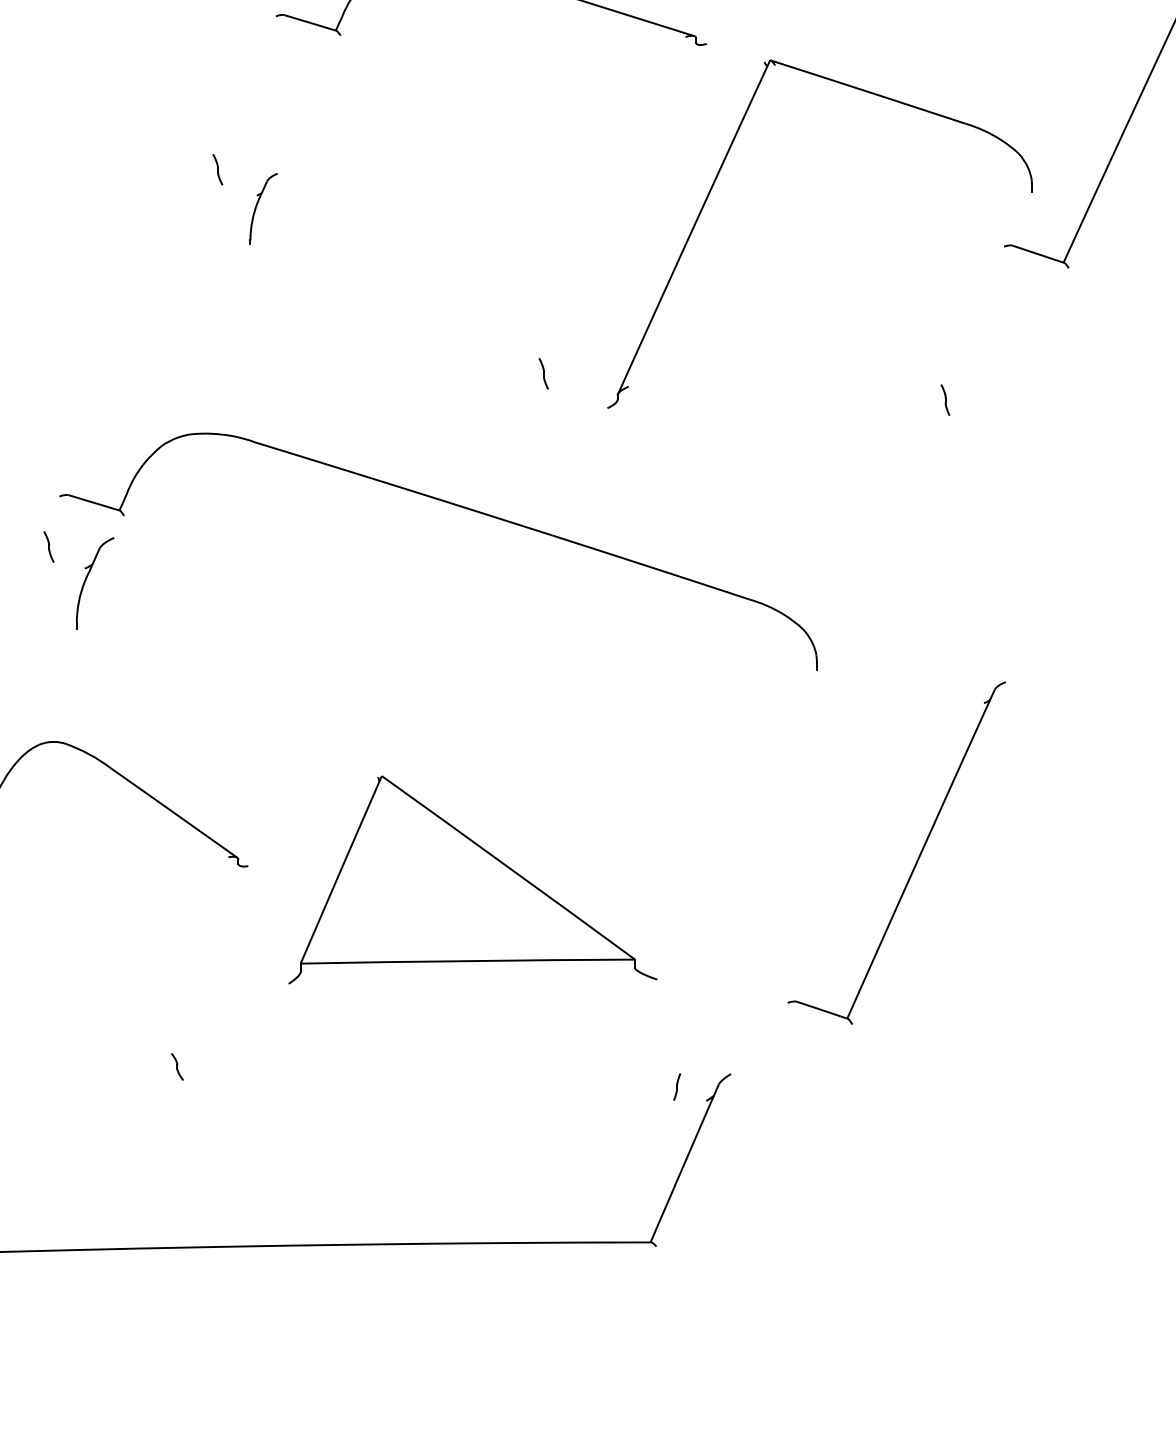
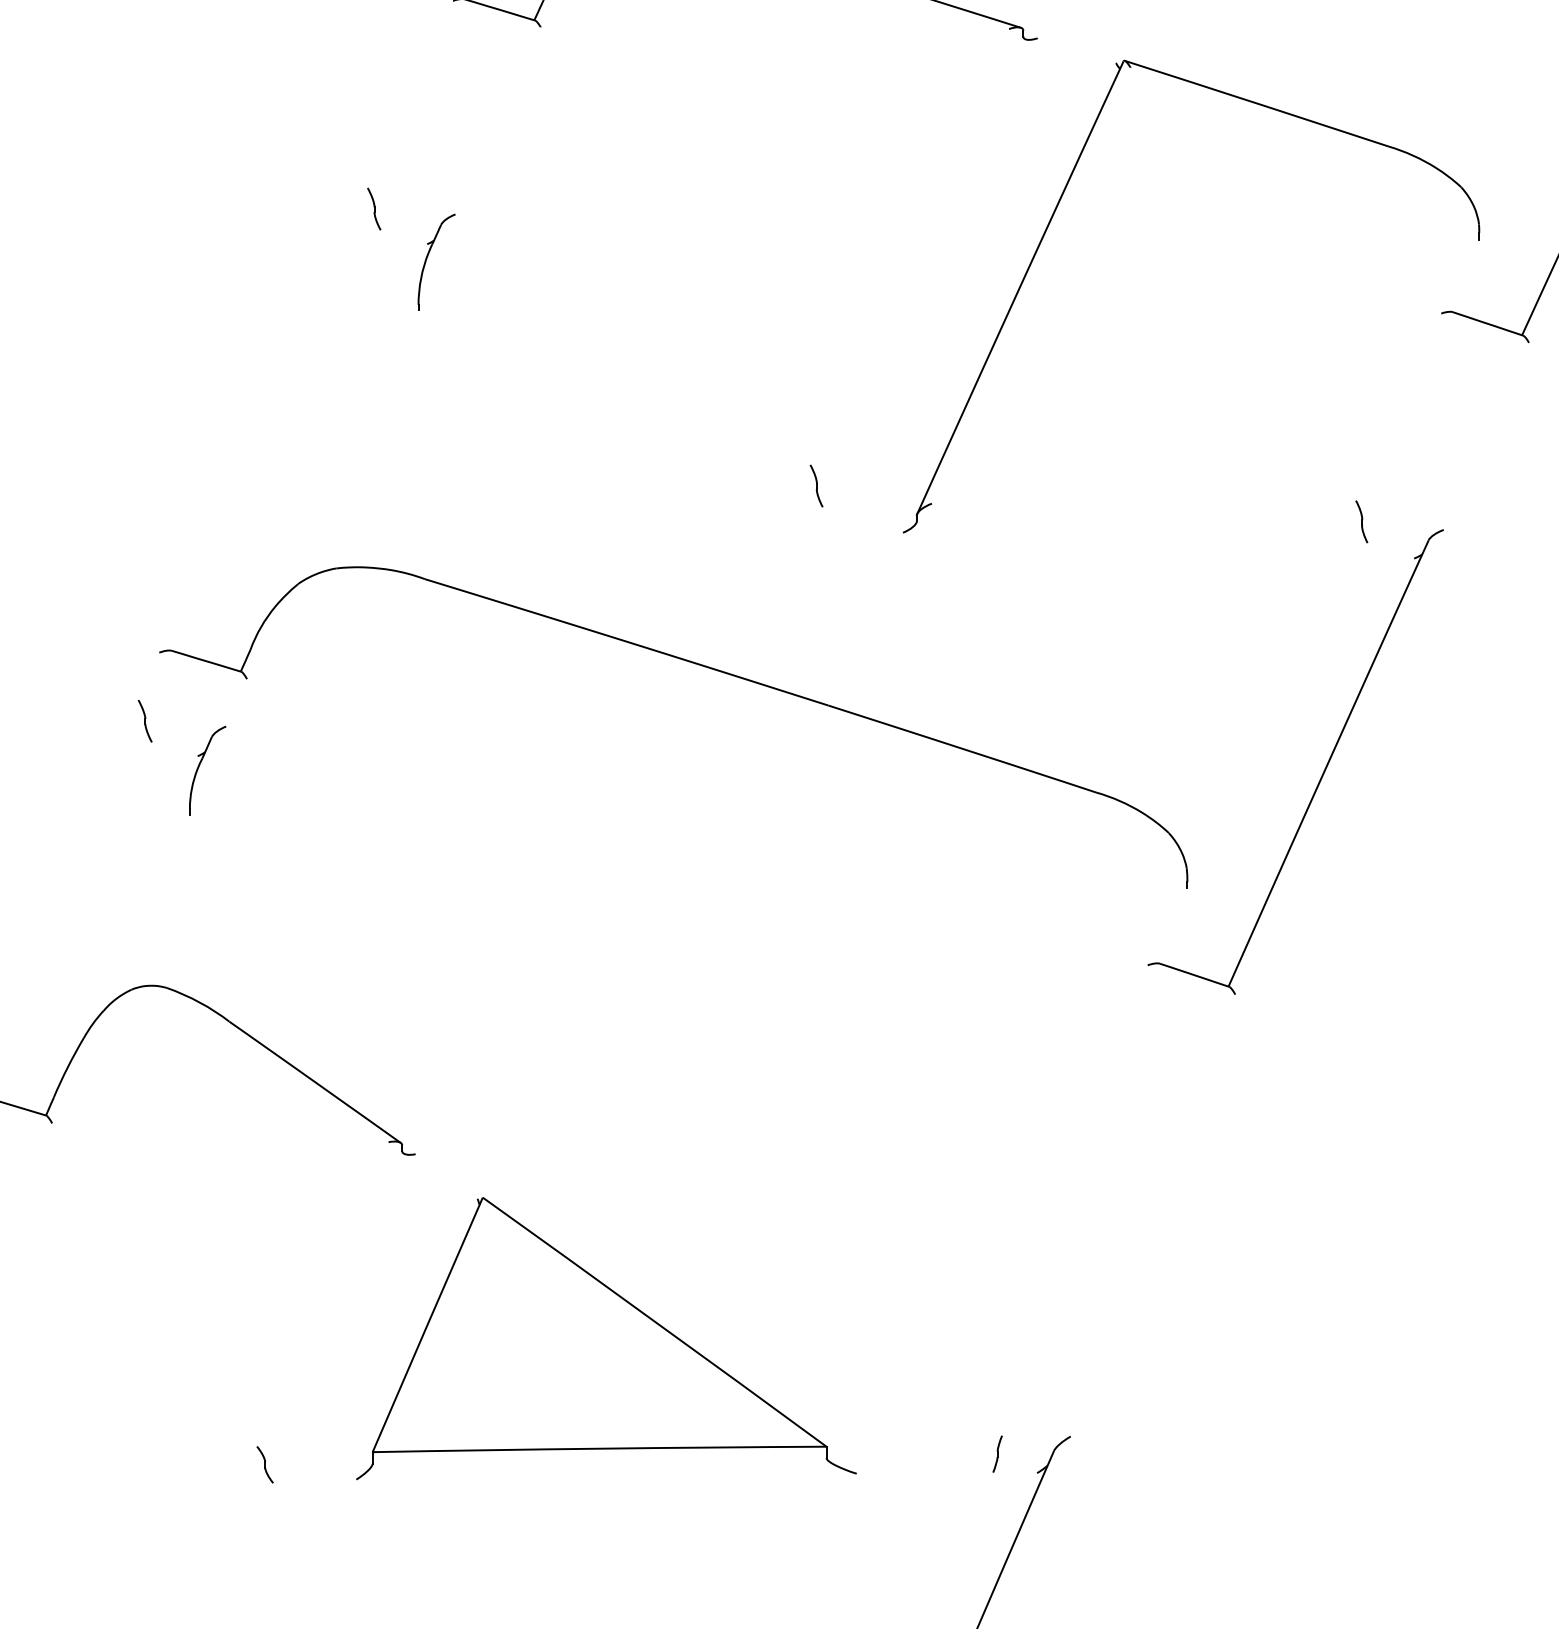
part: (94, 583) -> (206, 770), size x0.71
part: (915, 862) -> (1321, 774), moved
part: (472, 879) -> (605, 1337), moved
part: (177, 1066) -> (265, 1464), moved

